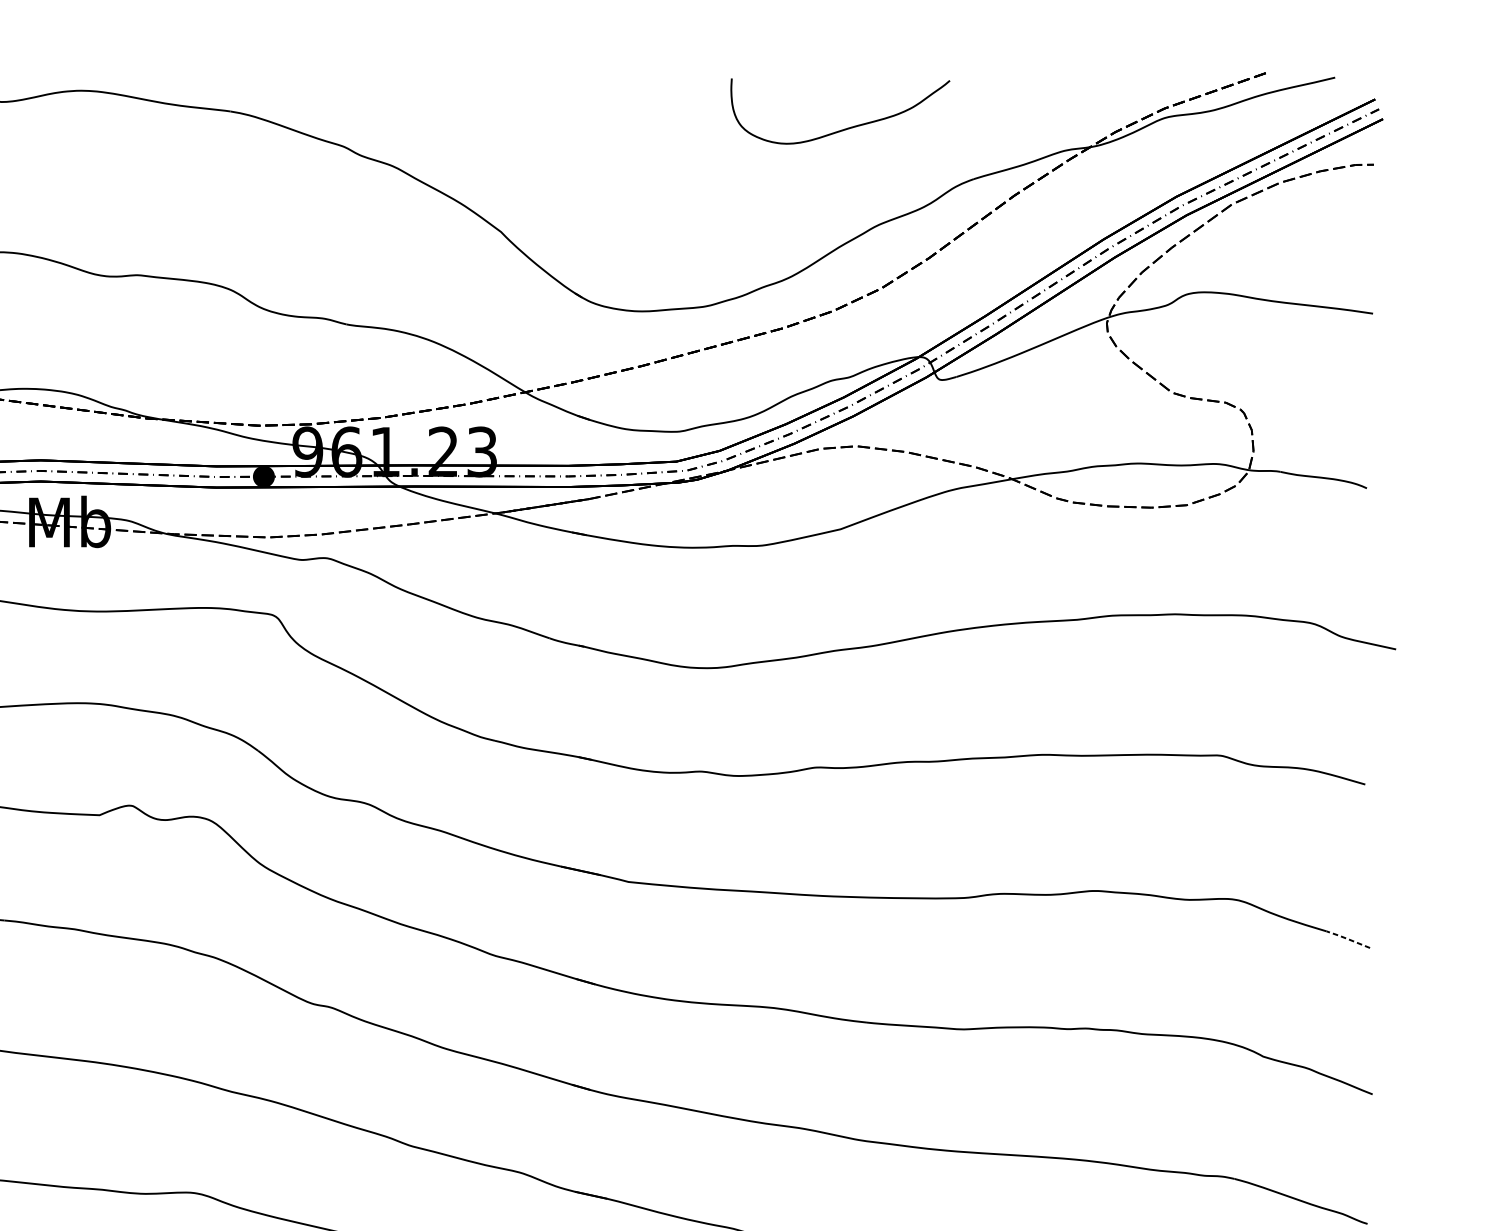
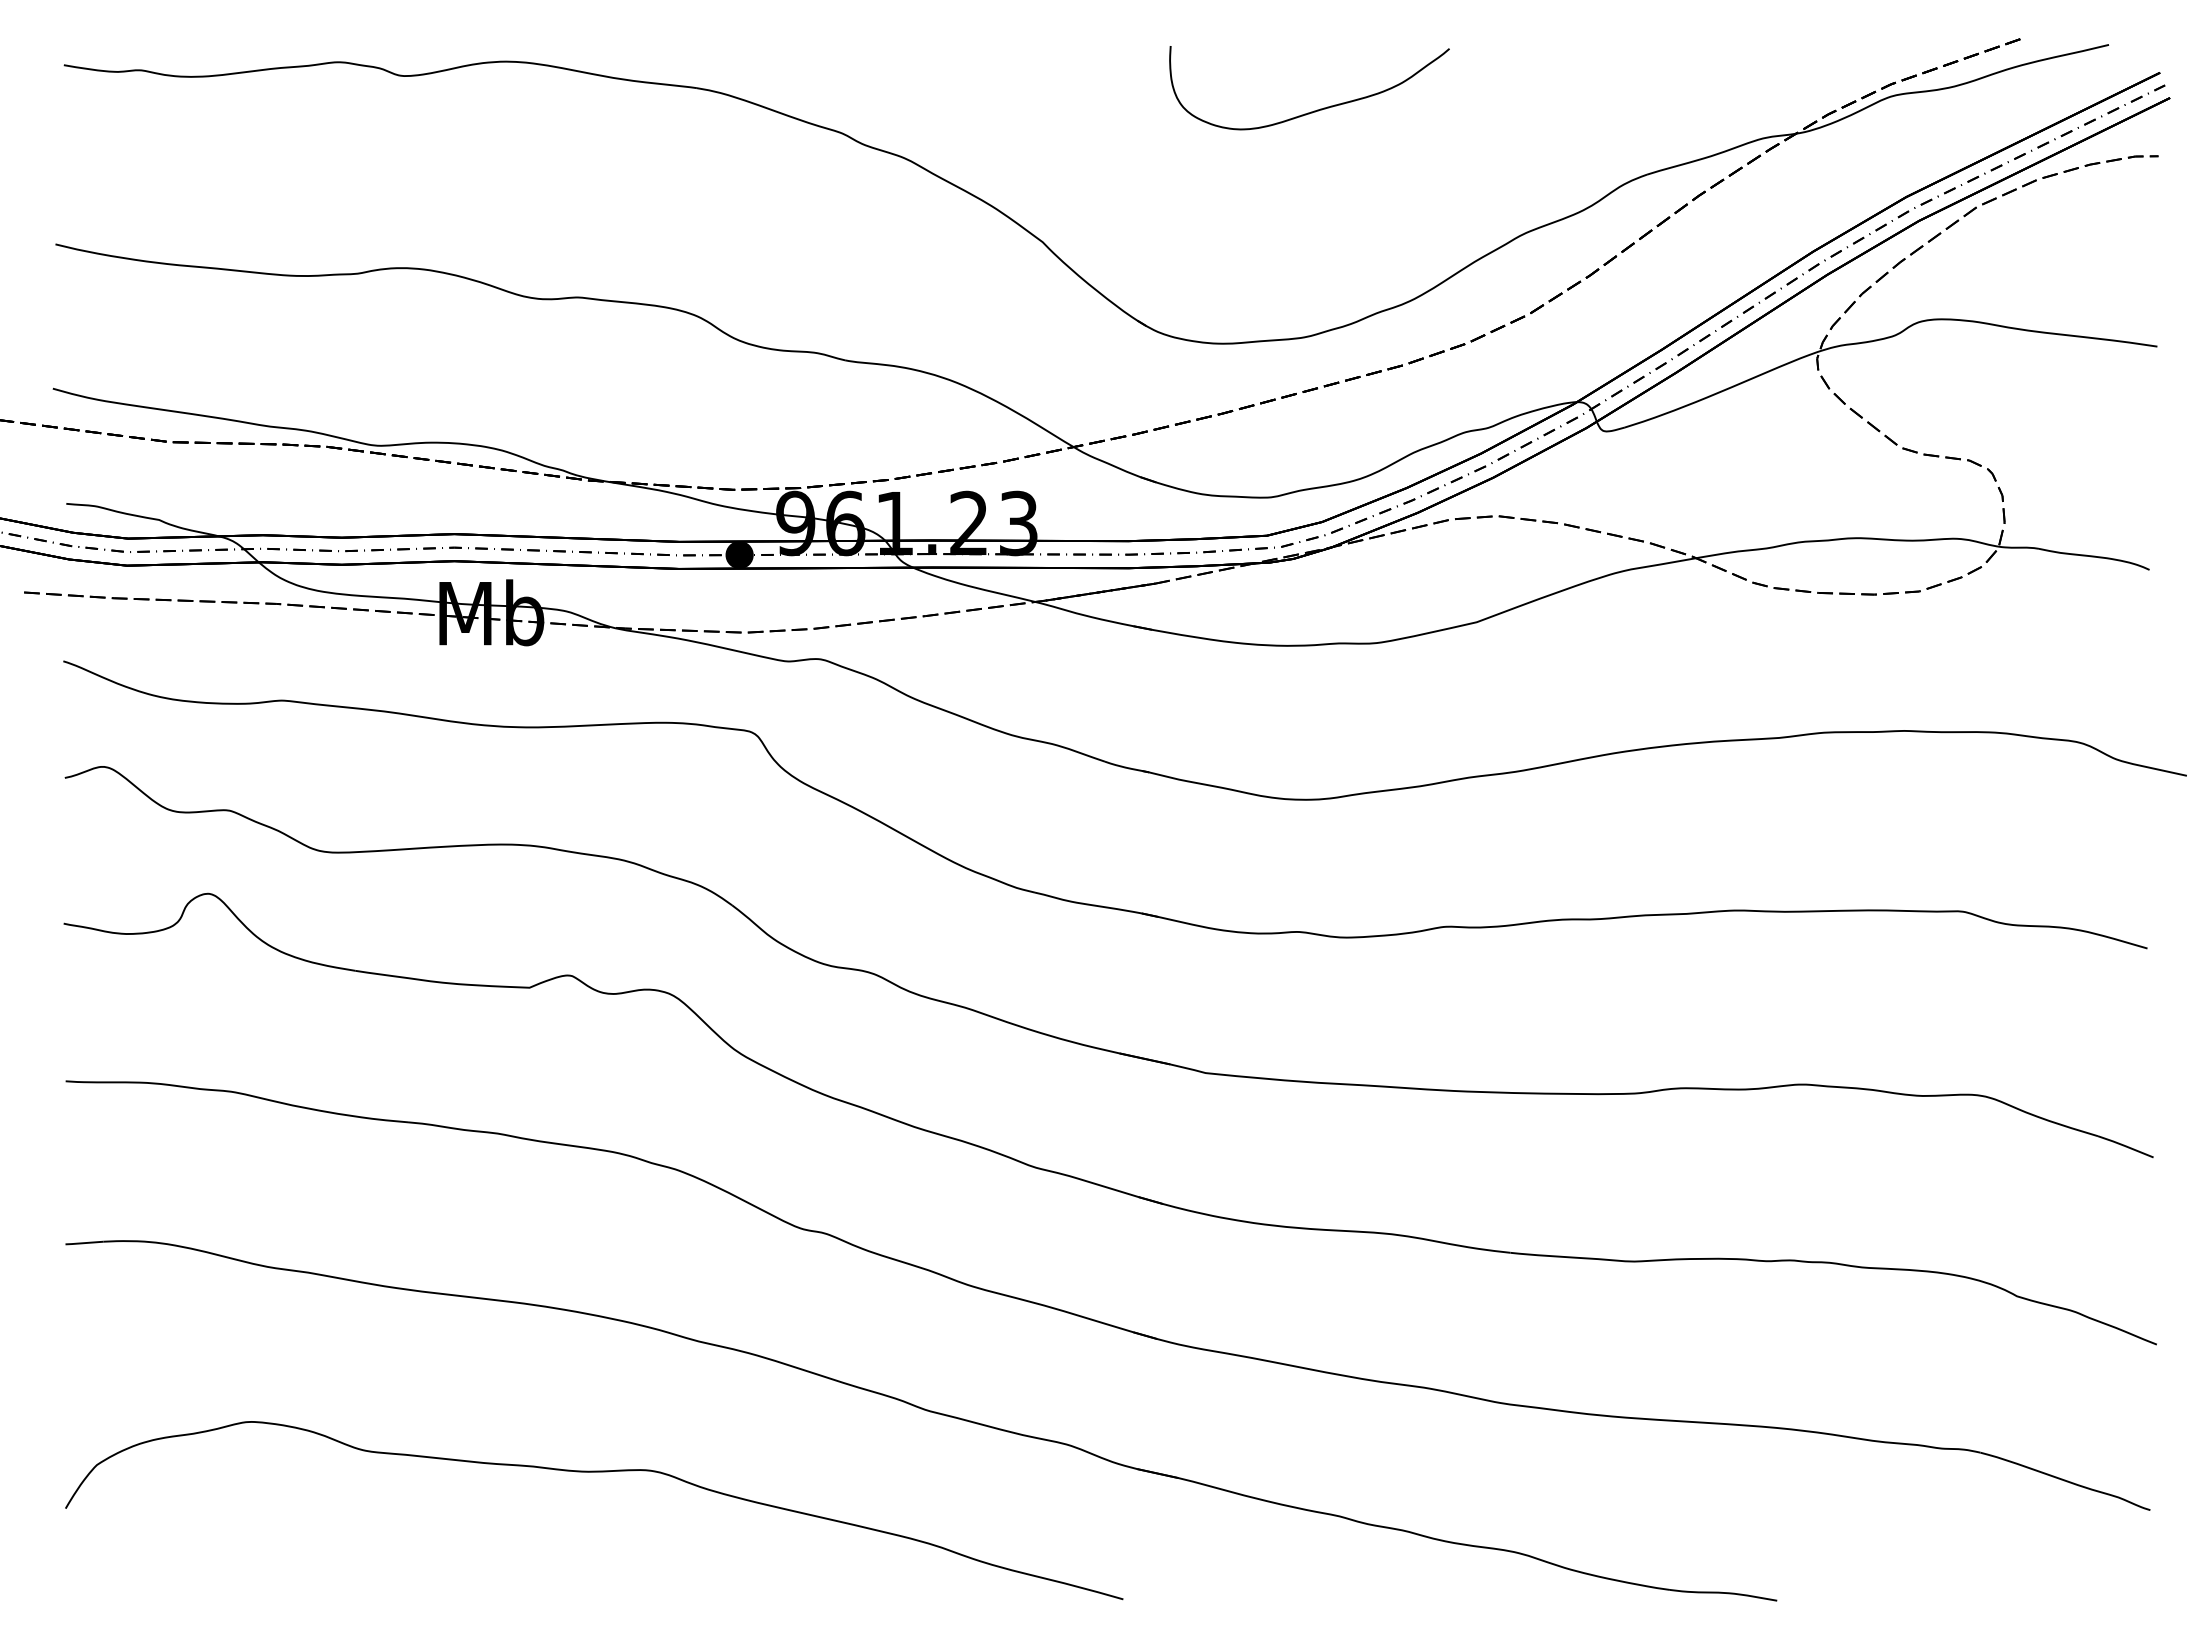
curve: (846, 128) -> (1317, 109), moved
line: (1348, 939) -> (2125, 1146), dashed -> solid

